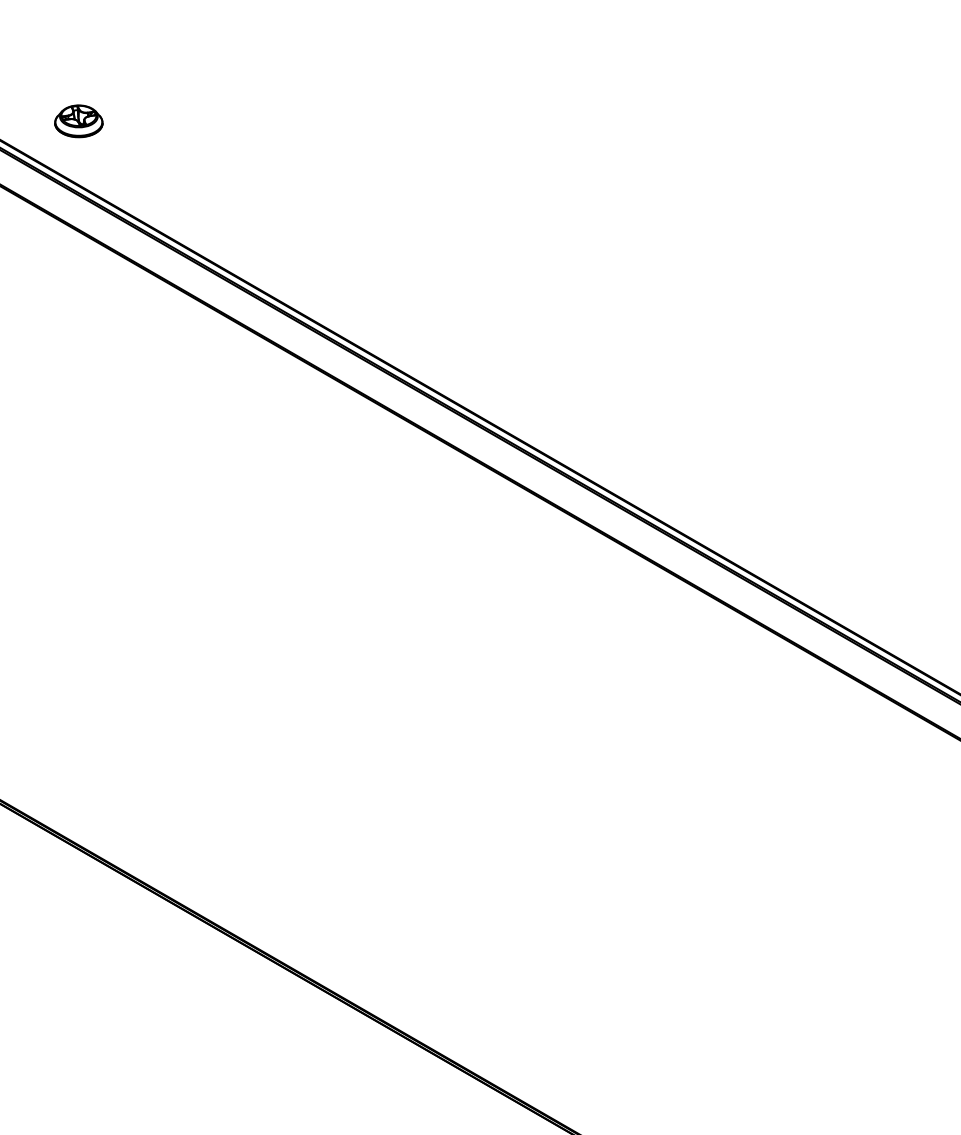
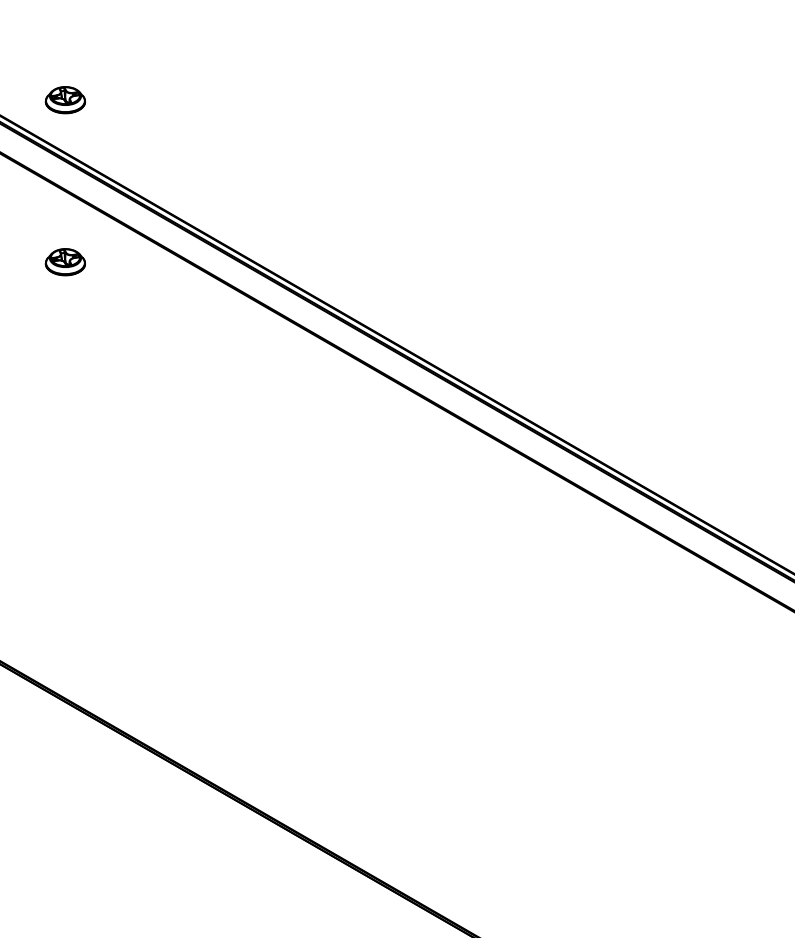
part: (78, 317) -> (65, 262), added

